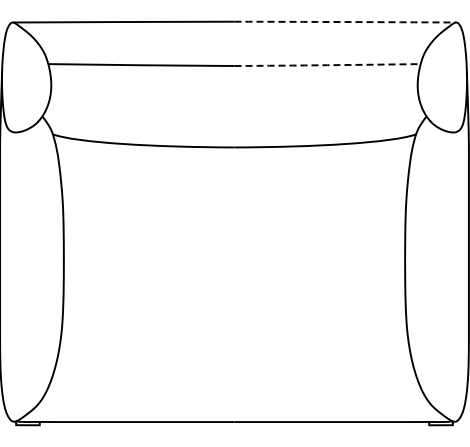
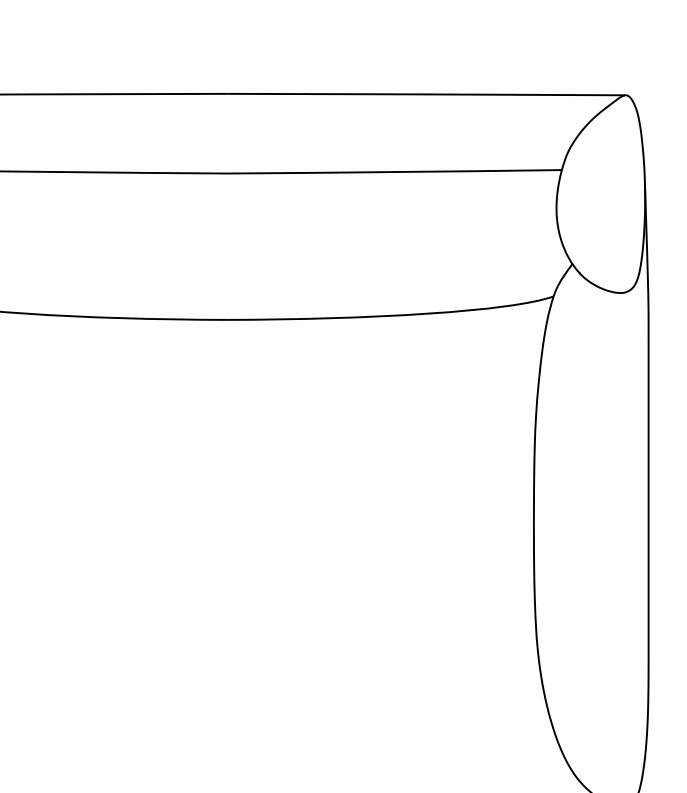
arc: (345, 22) -> (426, 95), dashed -> solid
arc: (327, 65) -> (394, 172), dashed -> solid

